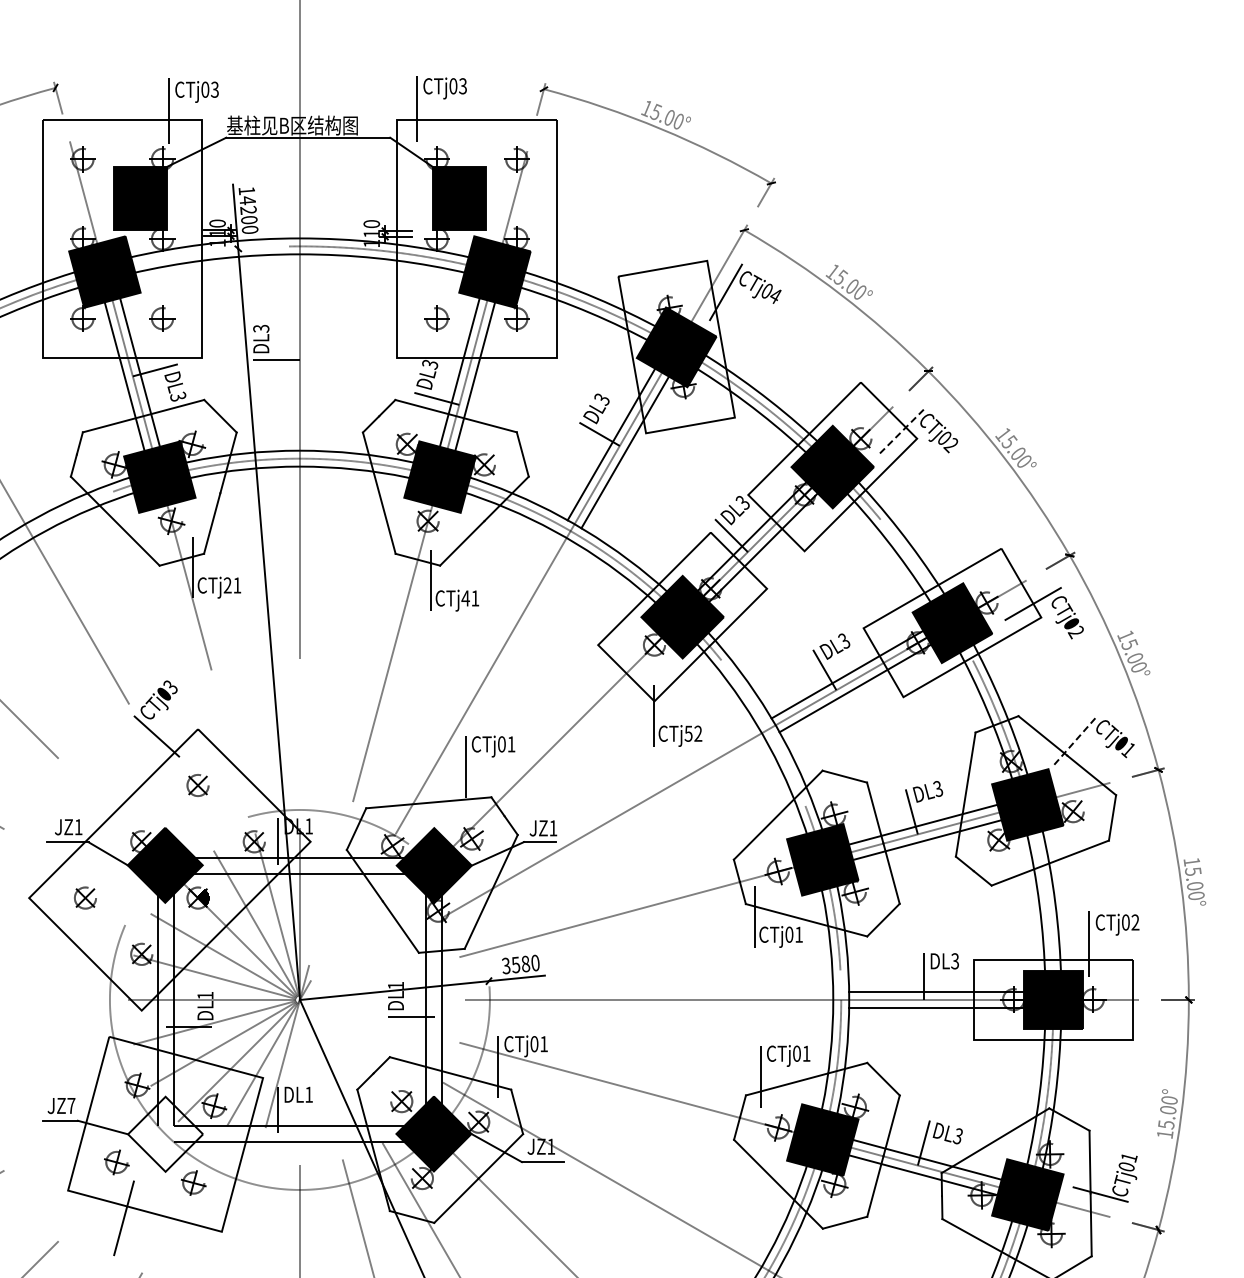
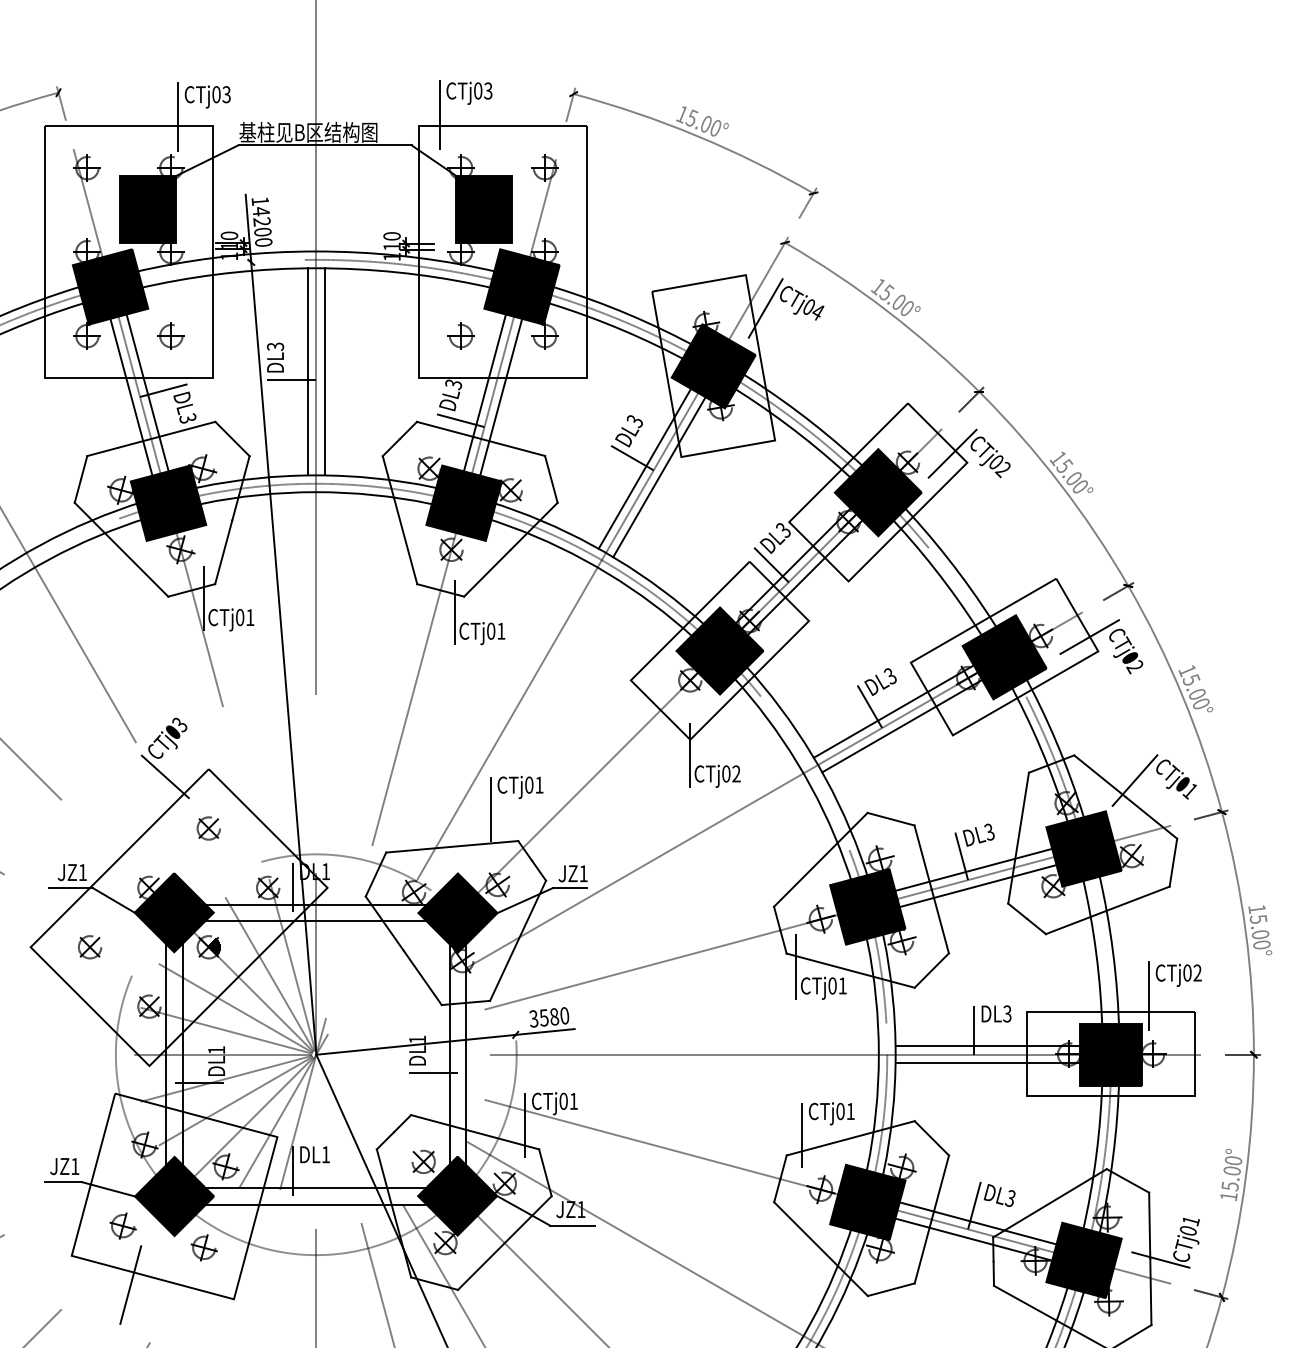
line: (291, 352) -> (307, 371), added
line: (307, 352) -> (324, 371), added
line: (903, 430) -> (952, 454), dashed -> solid
text: (227, 585) -> (239, 617), CTj21 -> CTj01
text: (465, 598) -> (490, 631), CTj41 -> CTj01
text: (688, 733) -> (726, 773), CTj52 -> CTj02
line: (1076, 740) -> (1135, 781), dashed -> solid
text: (71, 1105) -> (75, 1166), JZ7 -> JZ1
fill: (165, 1133) -> (174, 1195), added

